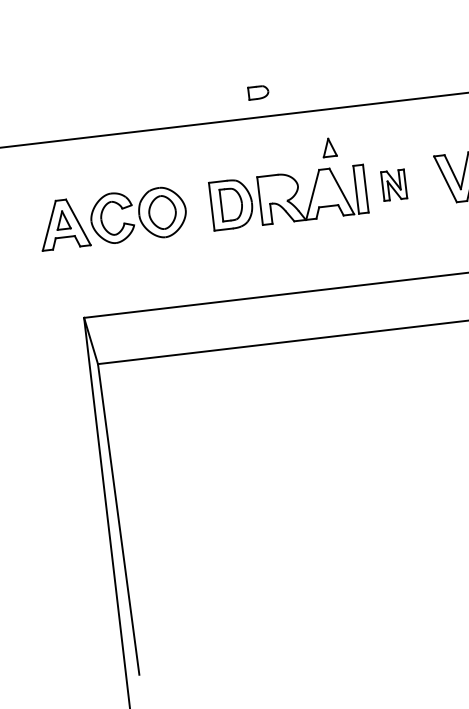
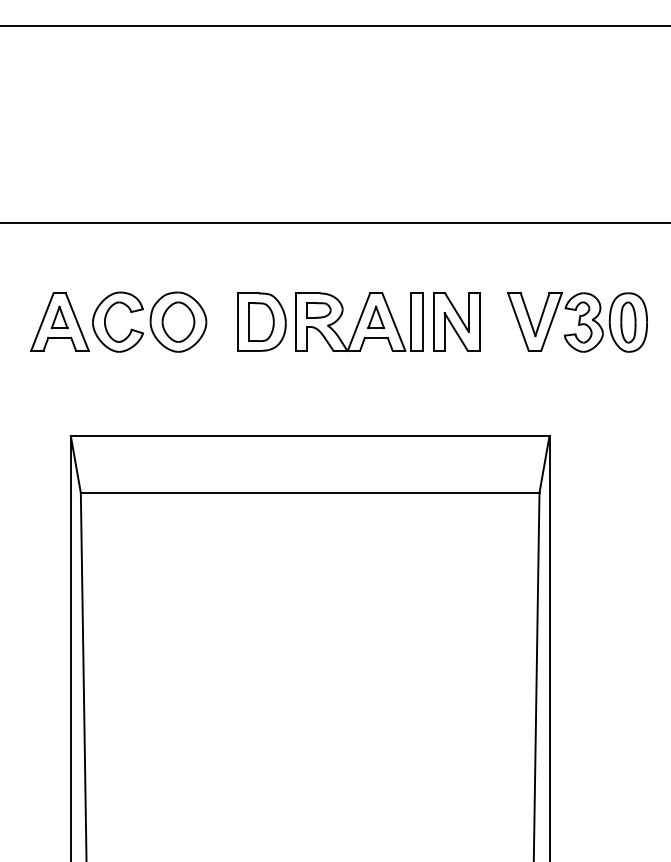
part: (258, 92) -> (318, 310), moved
part: (329, 147) -> (376, 317), moved
part: (393, 184) -> (456, 321), size x1.67

